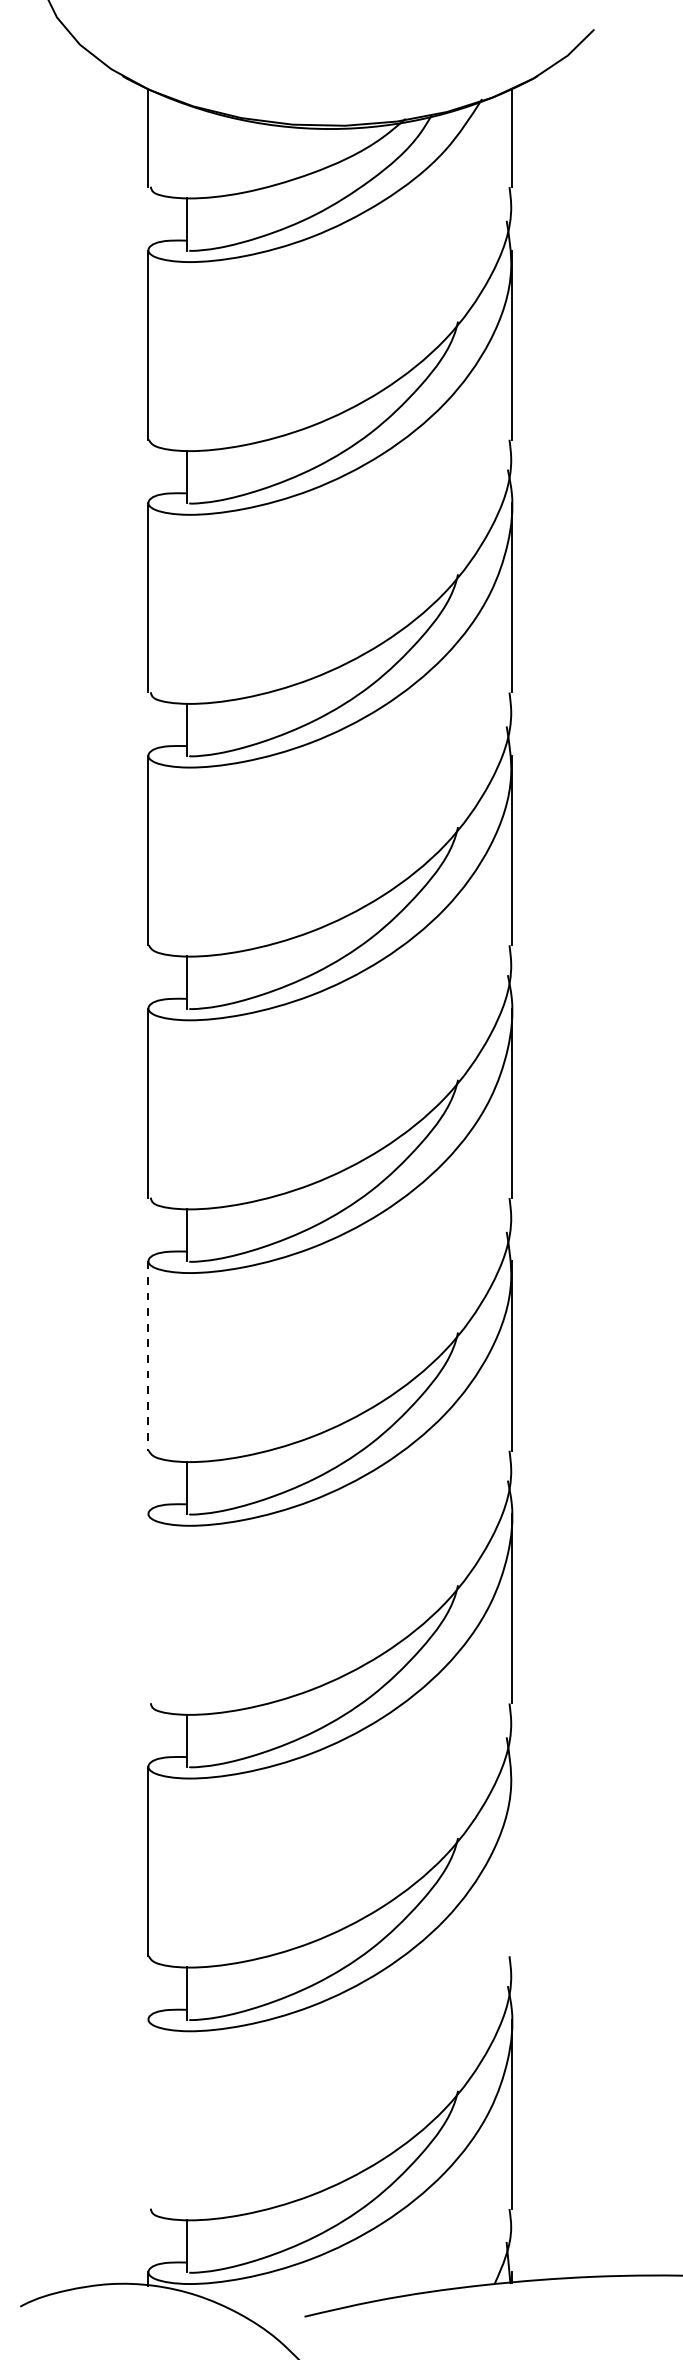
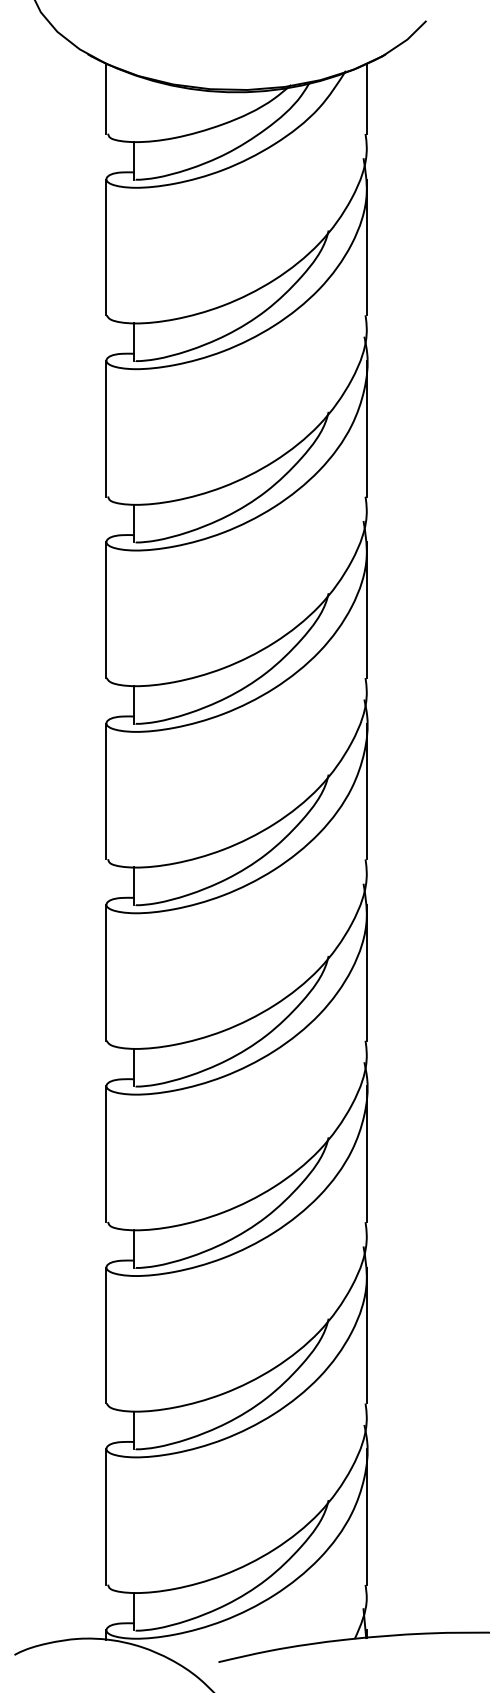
line: (148, 1356) -> (106, 973), dashed -> solid
line: (148, 1608) -> (106, 1153), added
line: (512, 1861) -> (367, 1335), added
line: (148, 2113) -> (106, 1516), added

